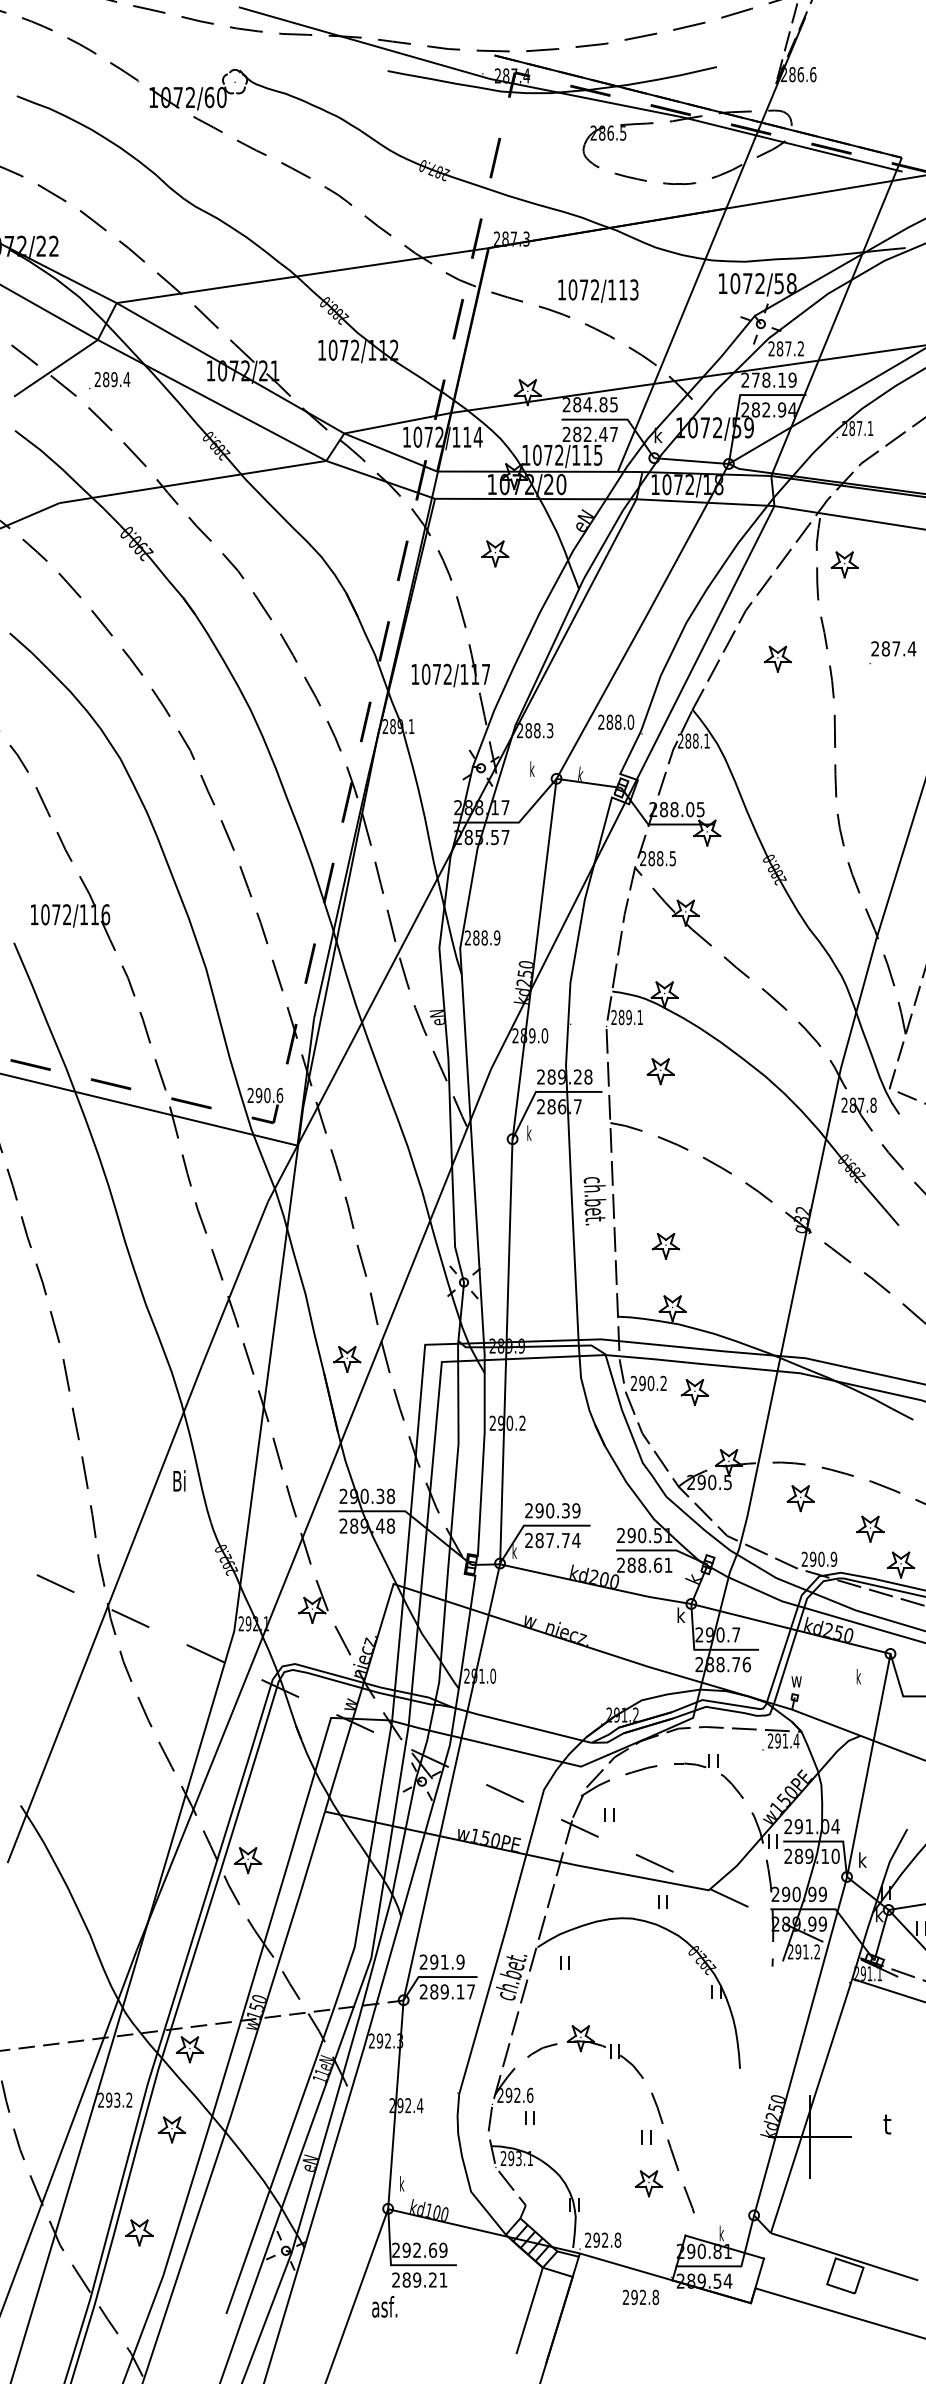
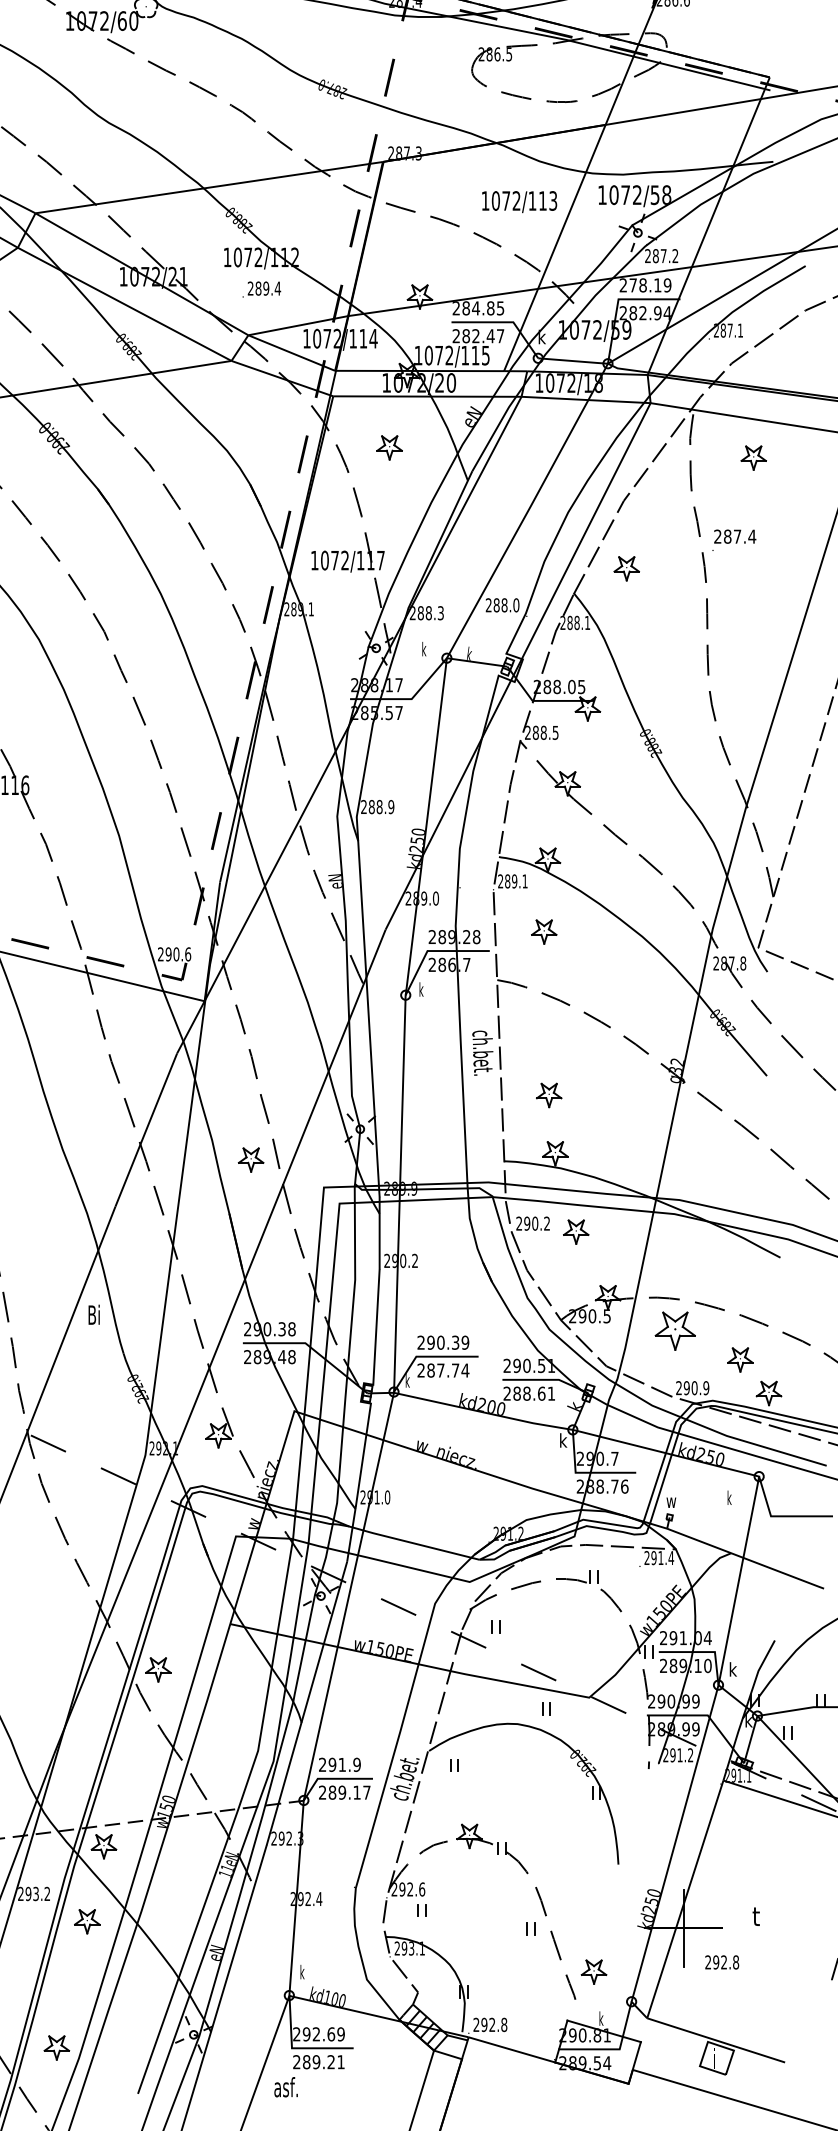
text: (598, 290) -> (519, 201), moved
text: (109, 380) -> (261, 289), moved
part: (844, 564) -> (753, 457), moved
text: (892, 652) -> (733, 540), moved
part: (777, 658) -> (626, 568), moved
part: (347, 1359) -> (251, 1160), moved
part: (800, 1498) -> (674, 1331), size x1.6
part: (648, 2183) -> (593, 1971), moved
part: (139, 2232) -> (56, 2047), moved
text: (640, 2297) -> (721, 1962), moved

